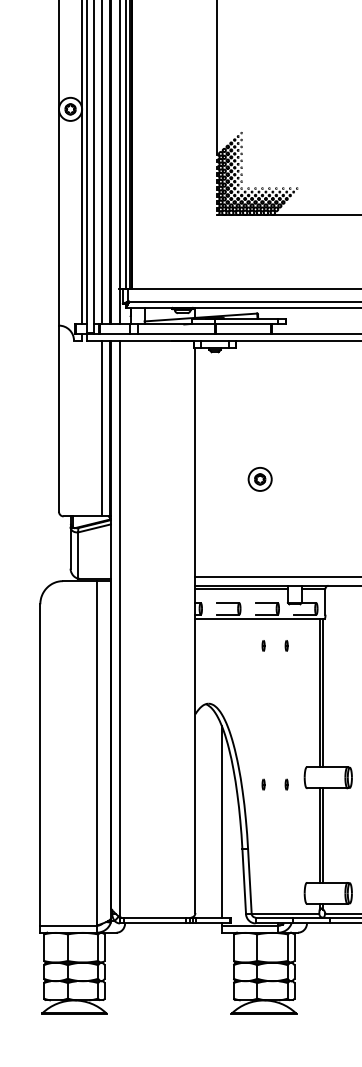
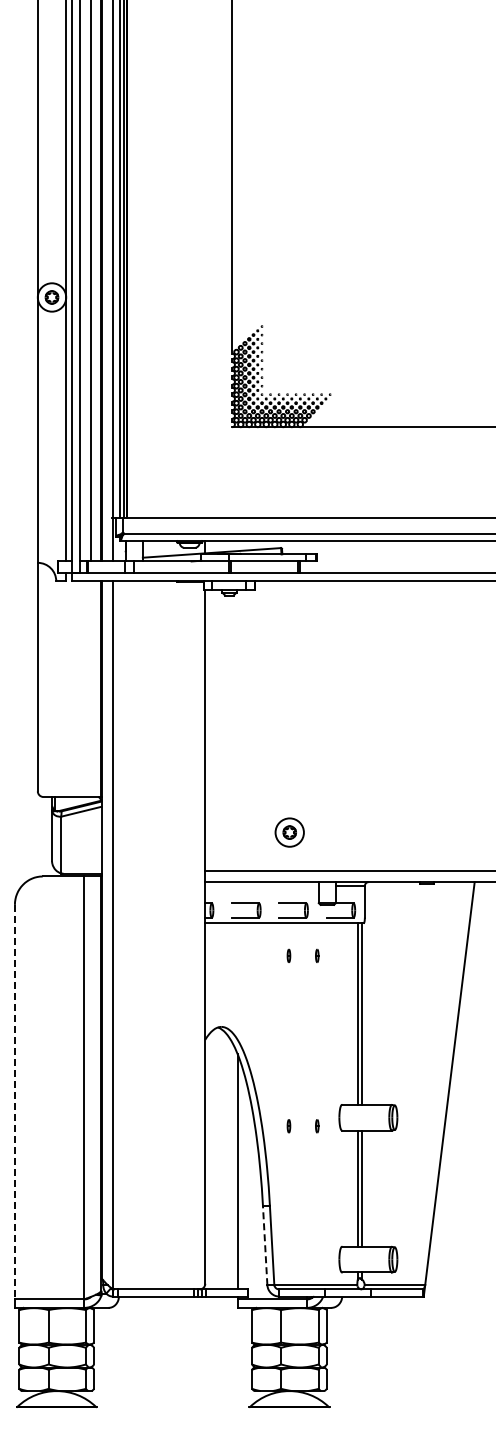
line: (101, 428) -> (90, 689), removed
part: (259, 479) -> (289, 832), moved
line: (241, 589) -> (261, 886), removed
line: (39, 765) -> (14, 1102), solid -> dashed
line: (244, 881) -> (265, 1245), solid -> dashed

